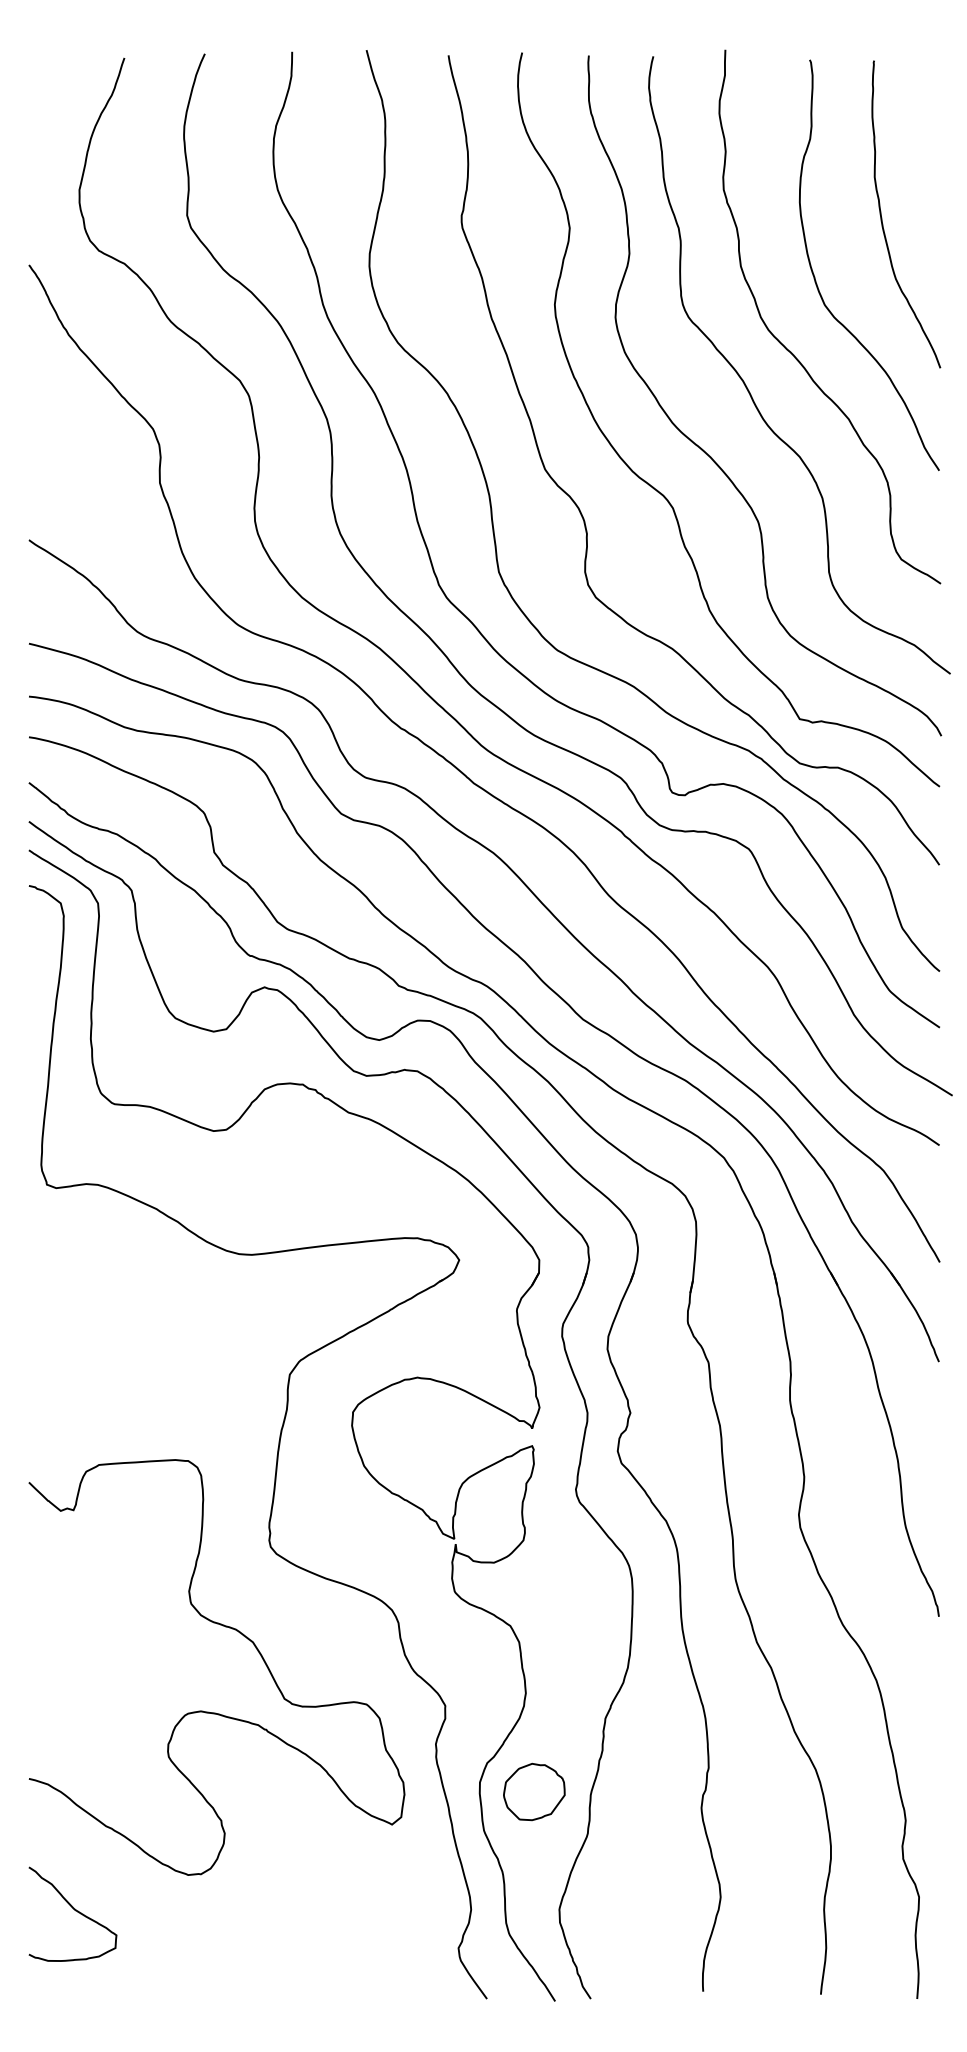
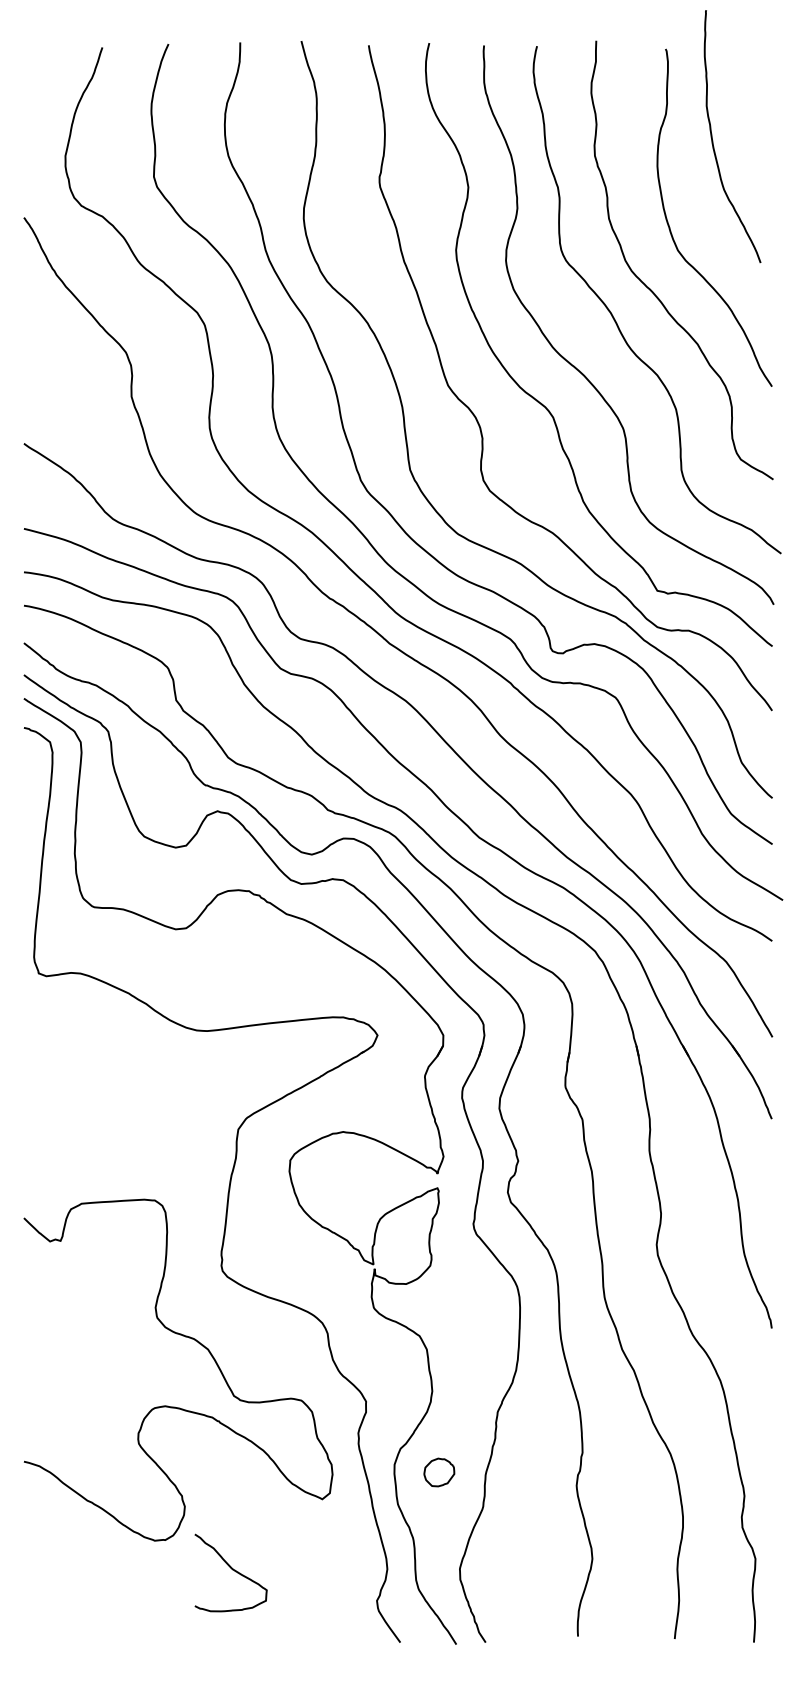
curve: (882, 217) -> (713, 139), moved
part: (534, 1791) -> (439, 1472), size x0.6
curve: (74, 1910) -> (232, 1569), moved

